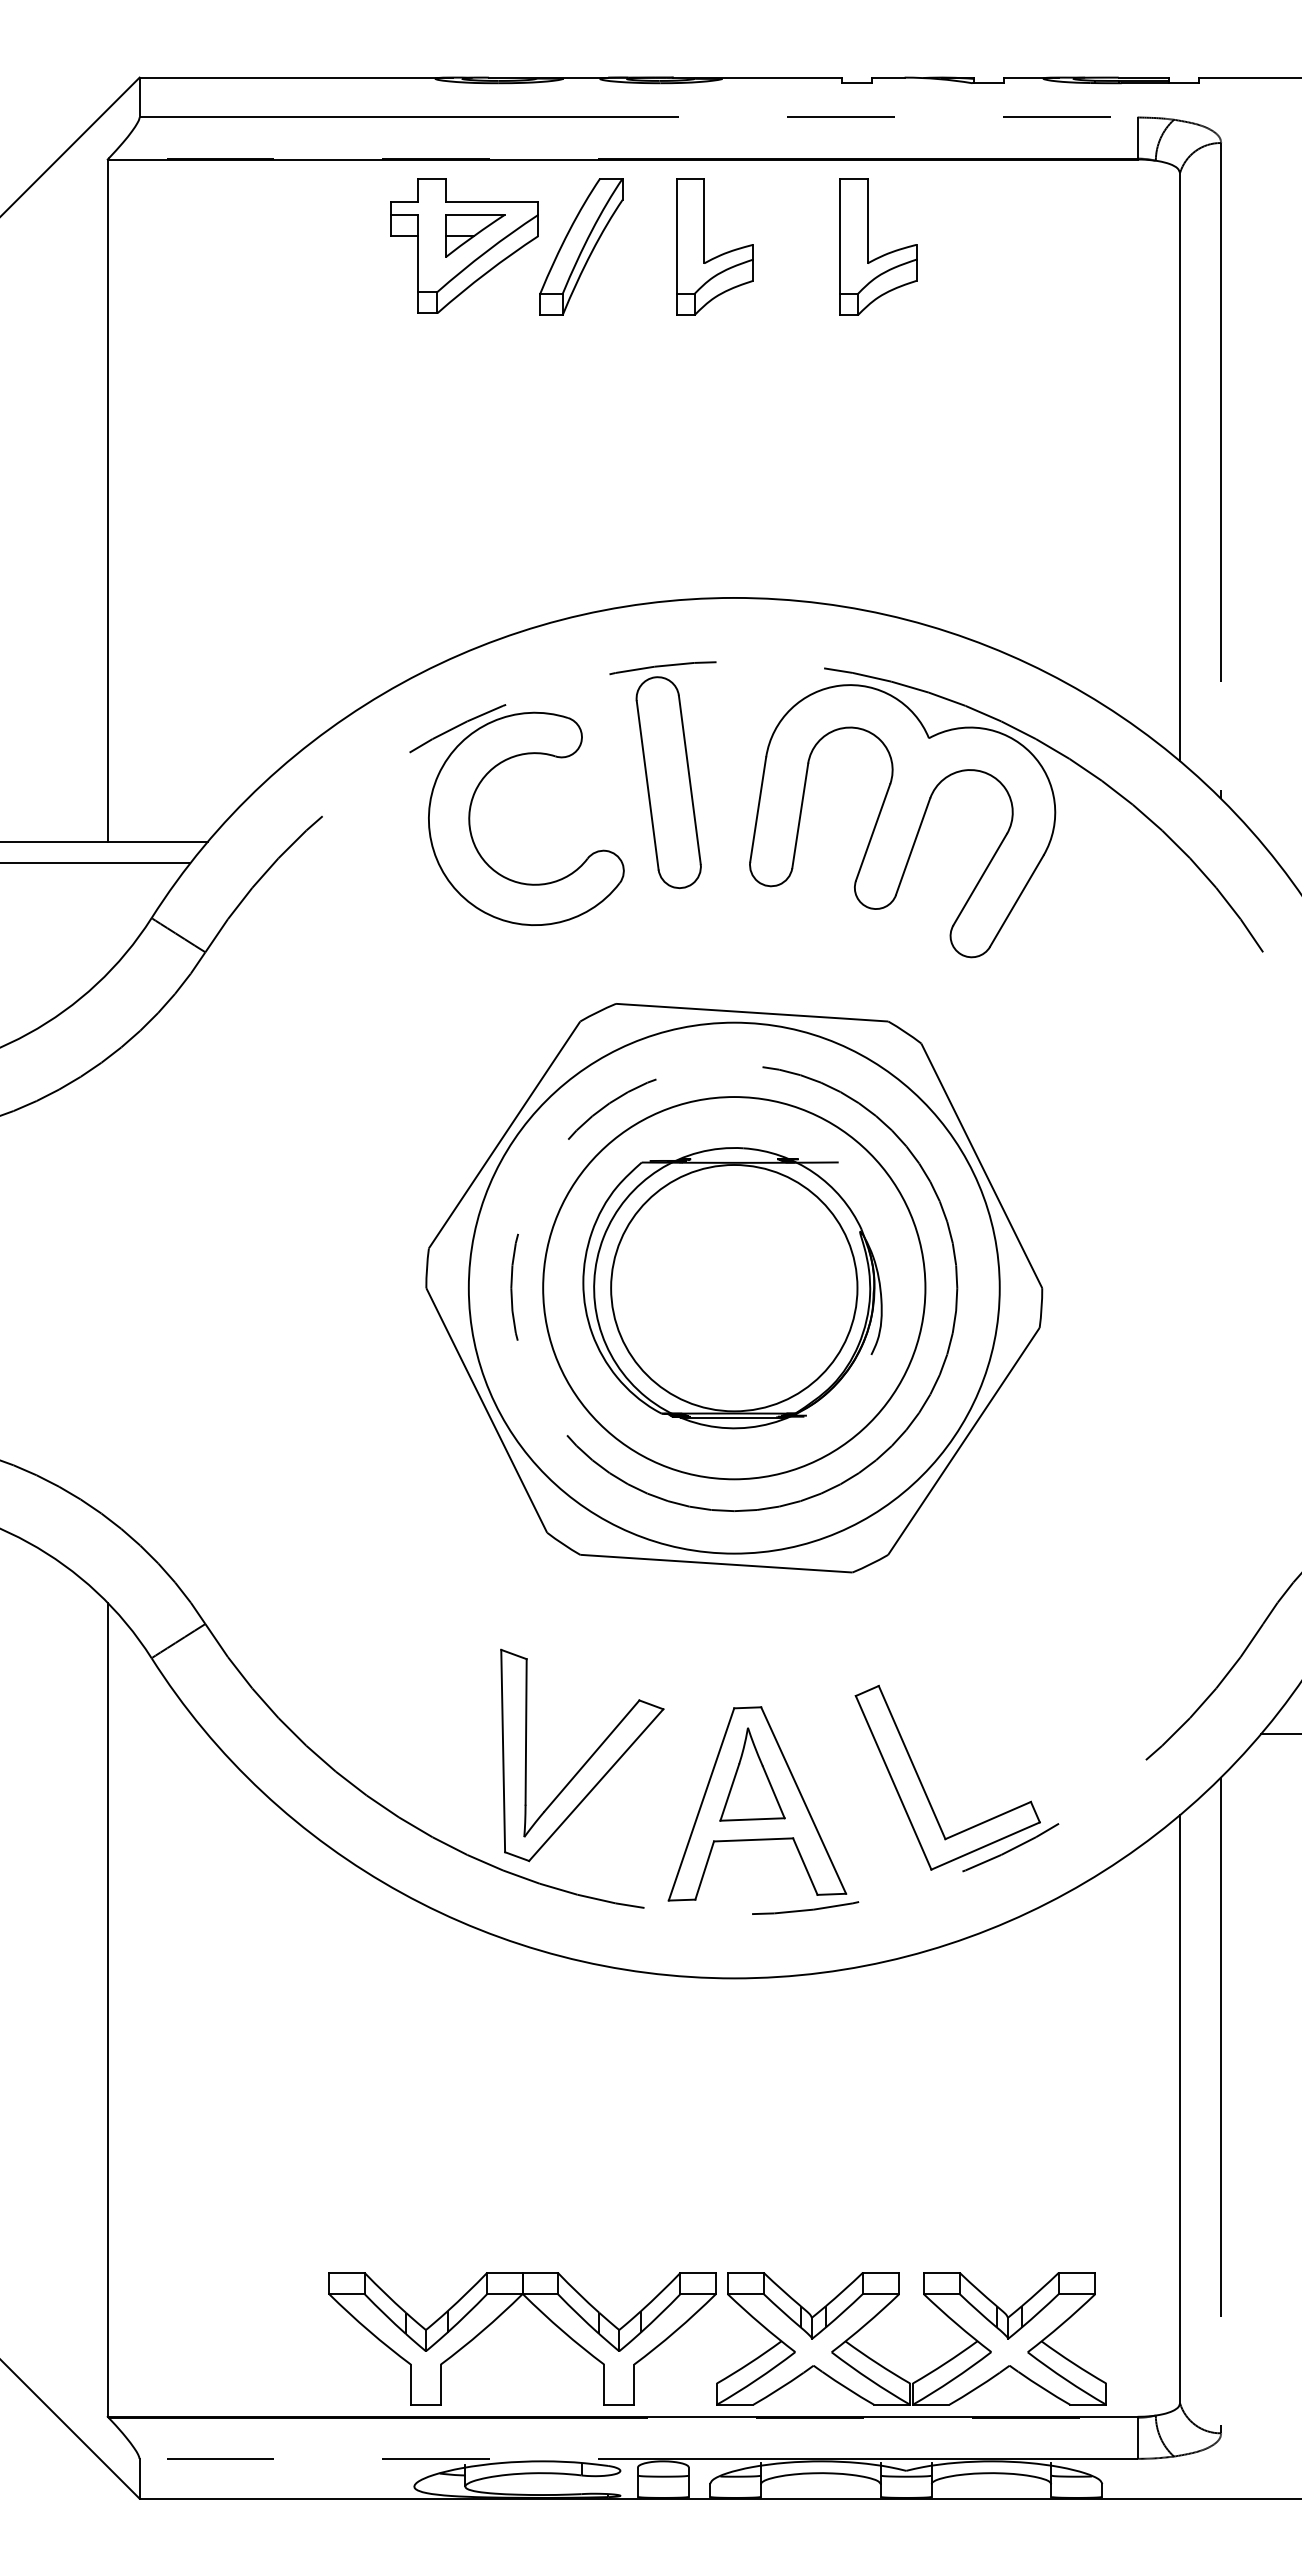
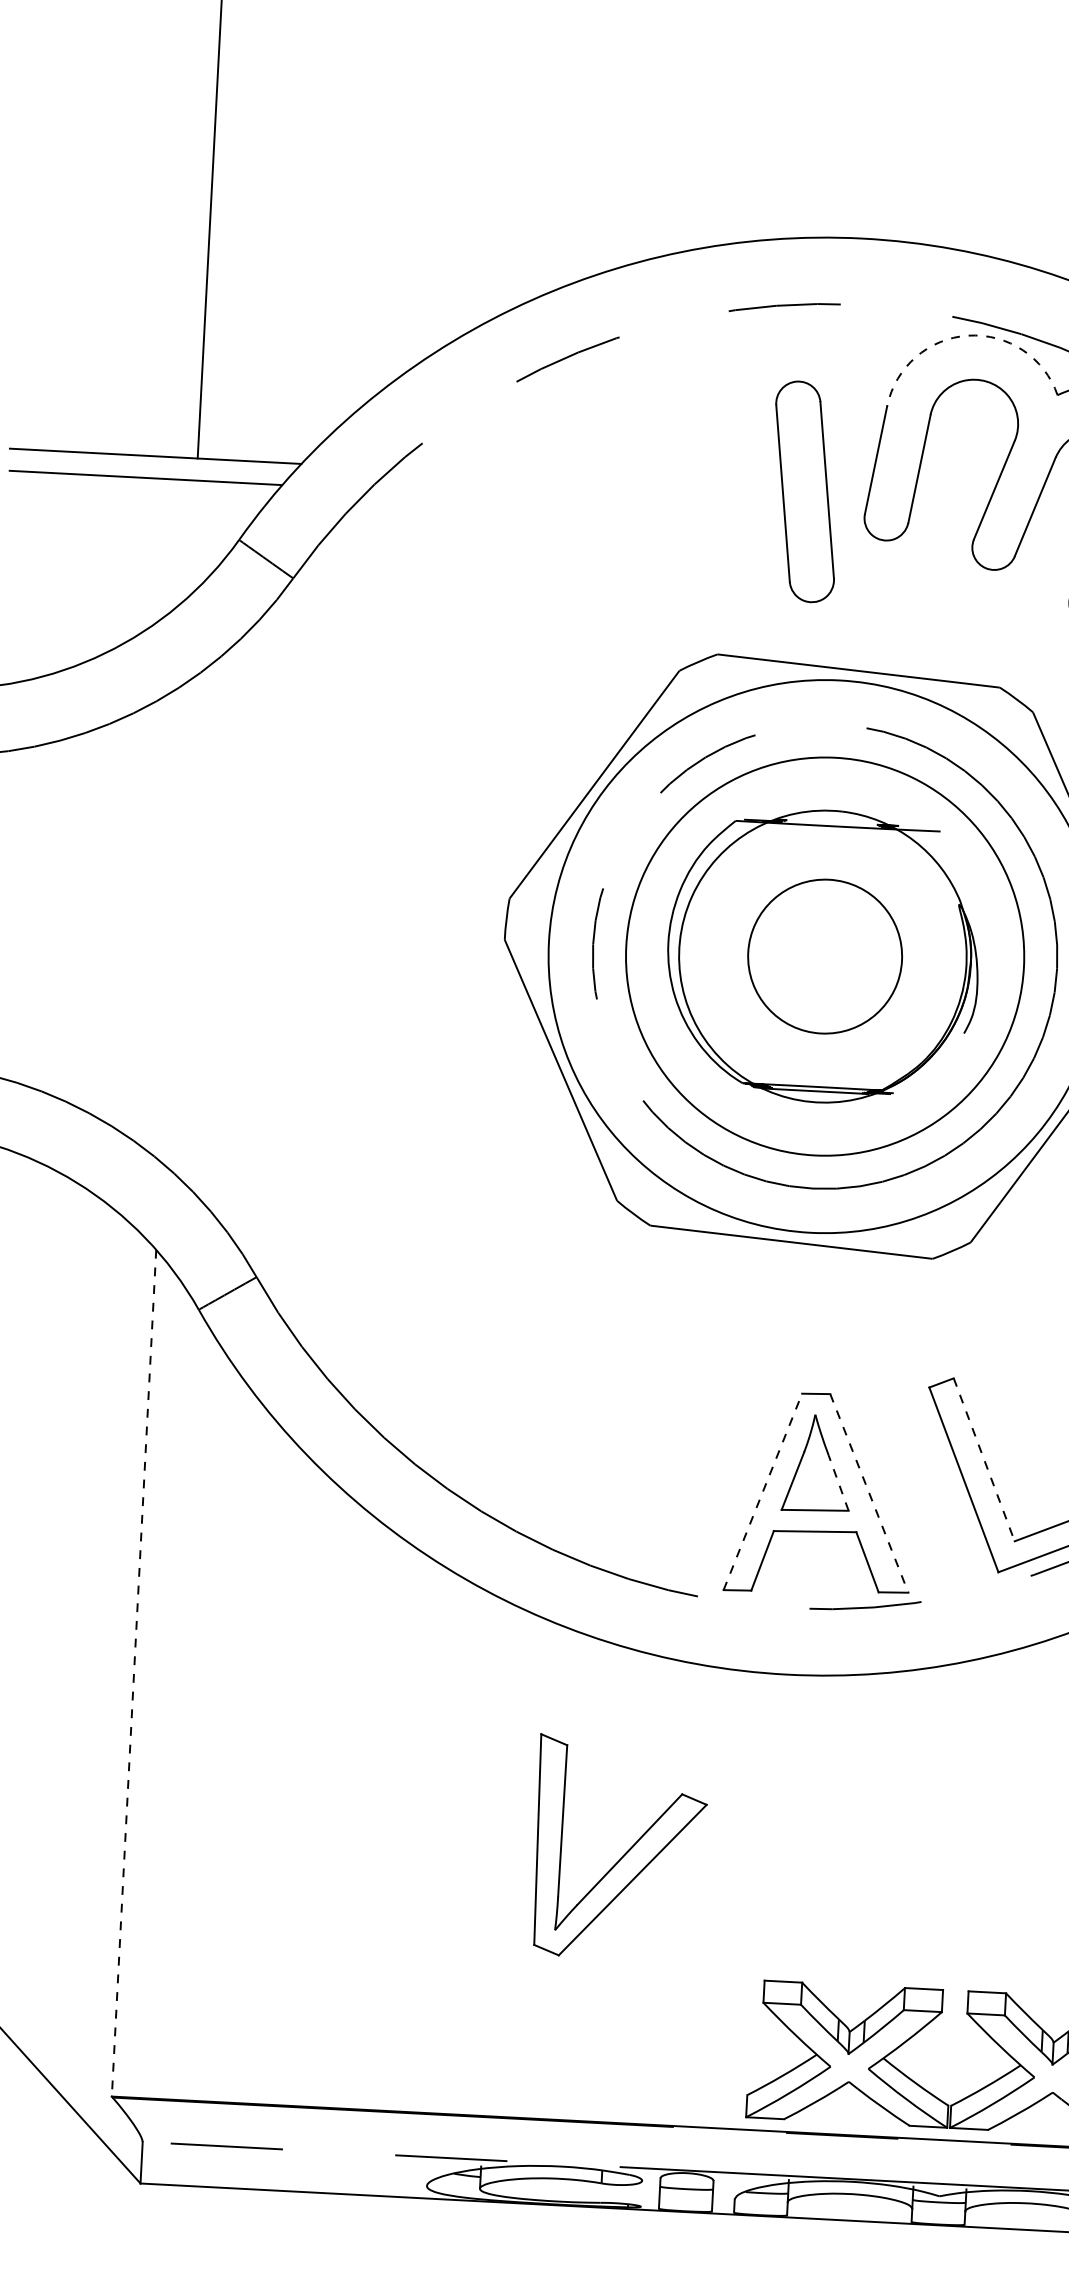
arc: (840, 685) -> (968, 335), solid -> dashed
part: (668, 782) -> (804, 491), moved
part: (470, 818) -> (576, 453), removed
circle: (734, 1287) -> (825, 955), size x0.6
part: (587, 1759) -> (625, 1852), moved
line: (912, 1762) -> (984, 1459), solid -> dashed
line: (773, 1791) -> (838, 1482), solid -> dashed
line: (803, 1801) -> (869, 1494), solid -> dashed
line: (701, 1804) -> (762, 1491), solid -> dashed
line: (107, 2009) -> (133, 1672), solid -> dashed
part: (500, 2316) -> (525, 2013), removed

